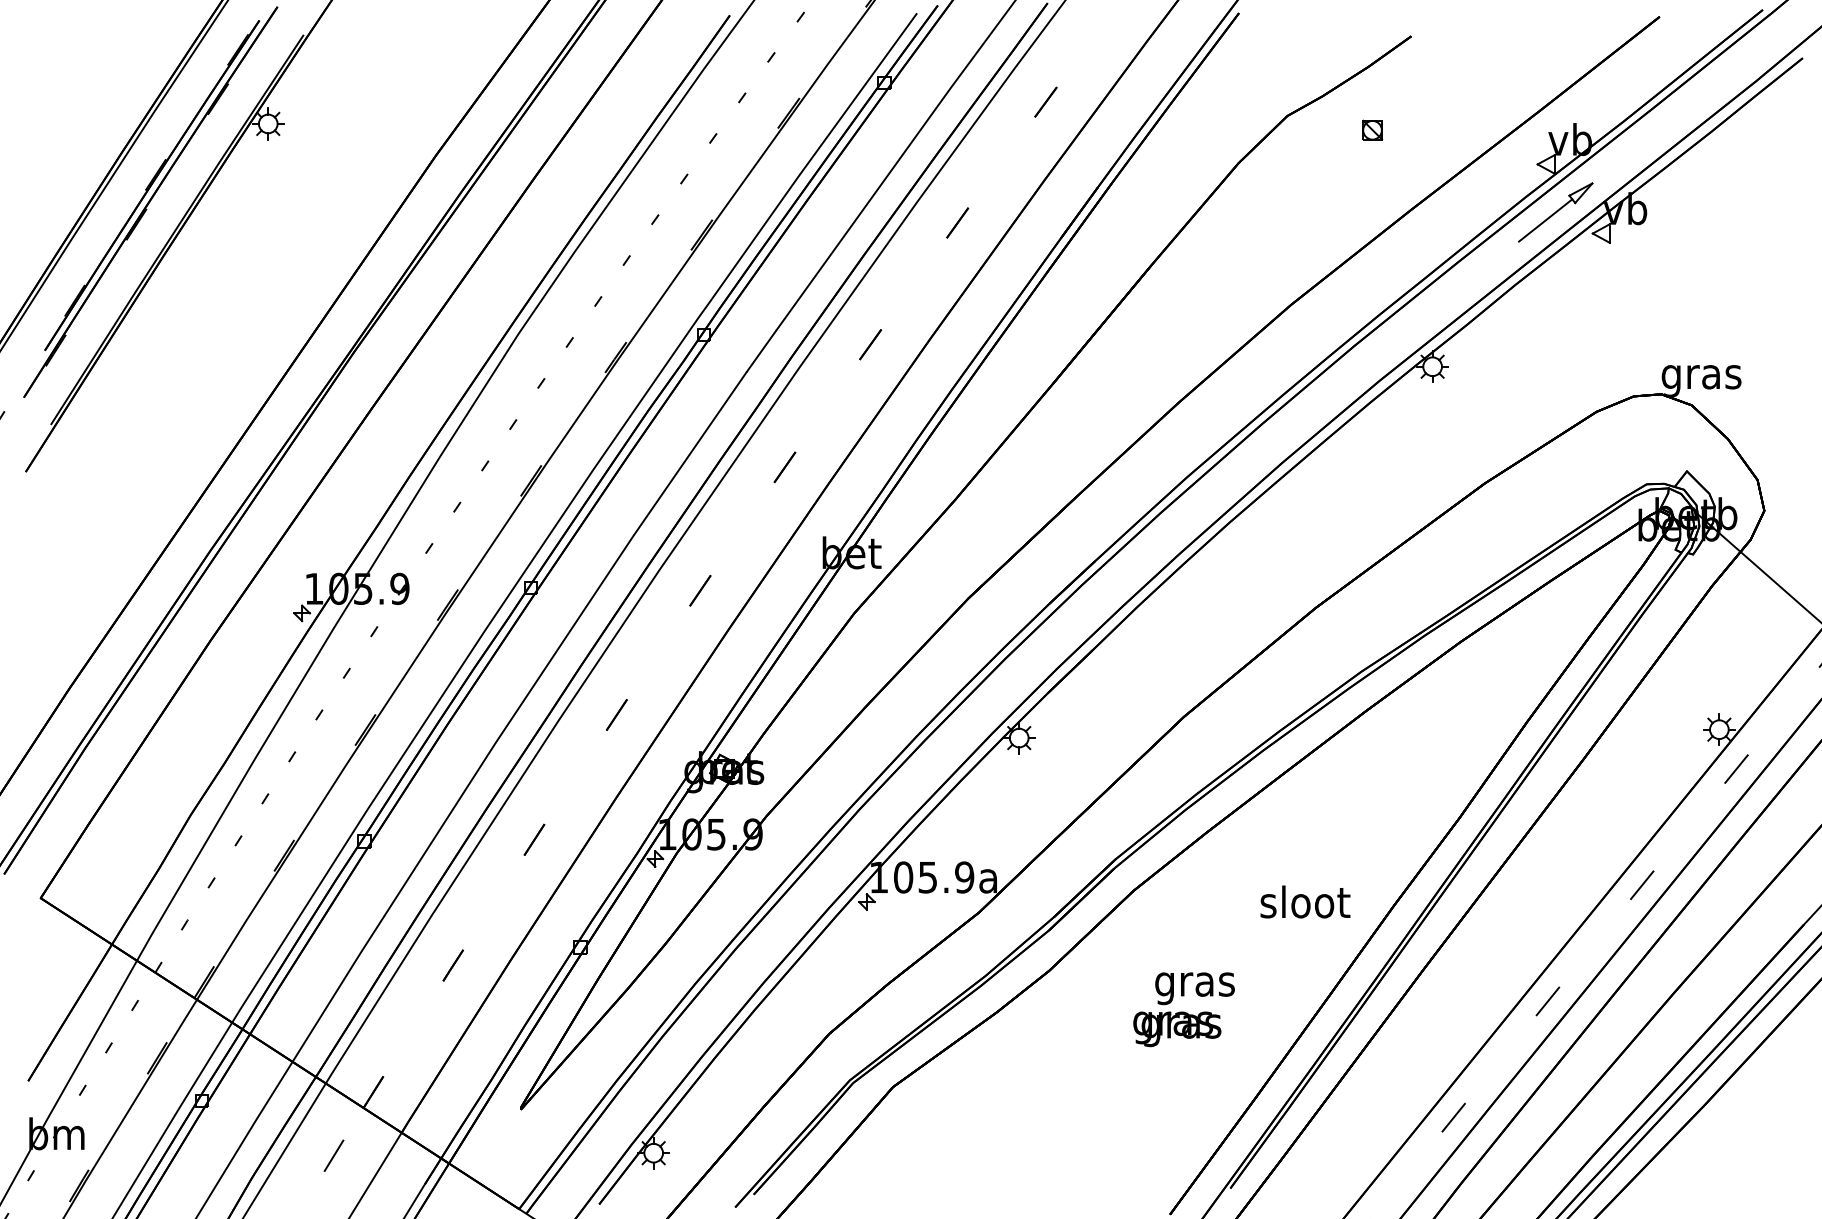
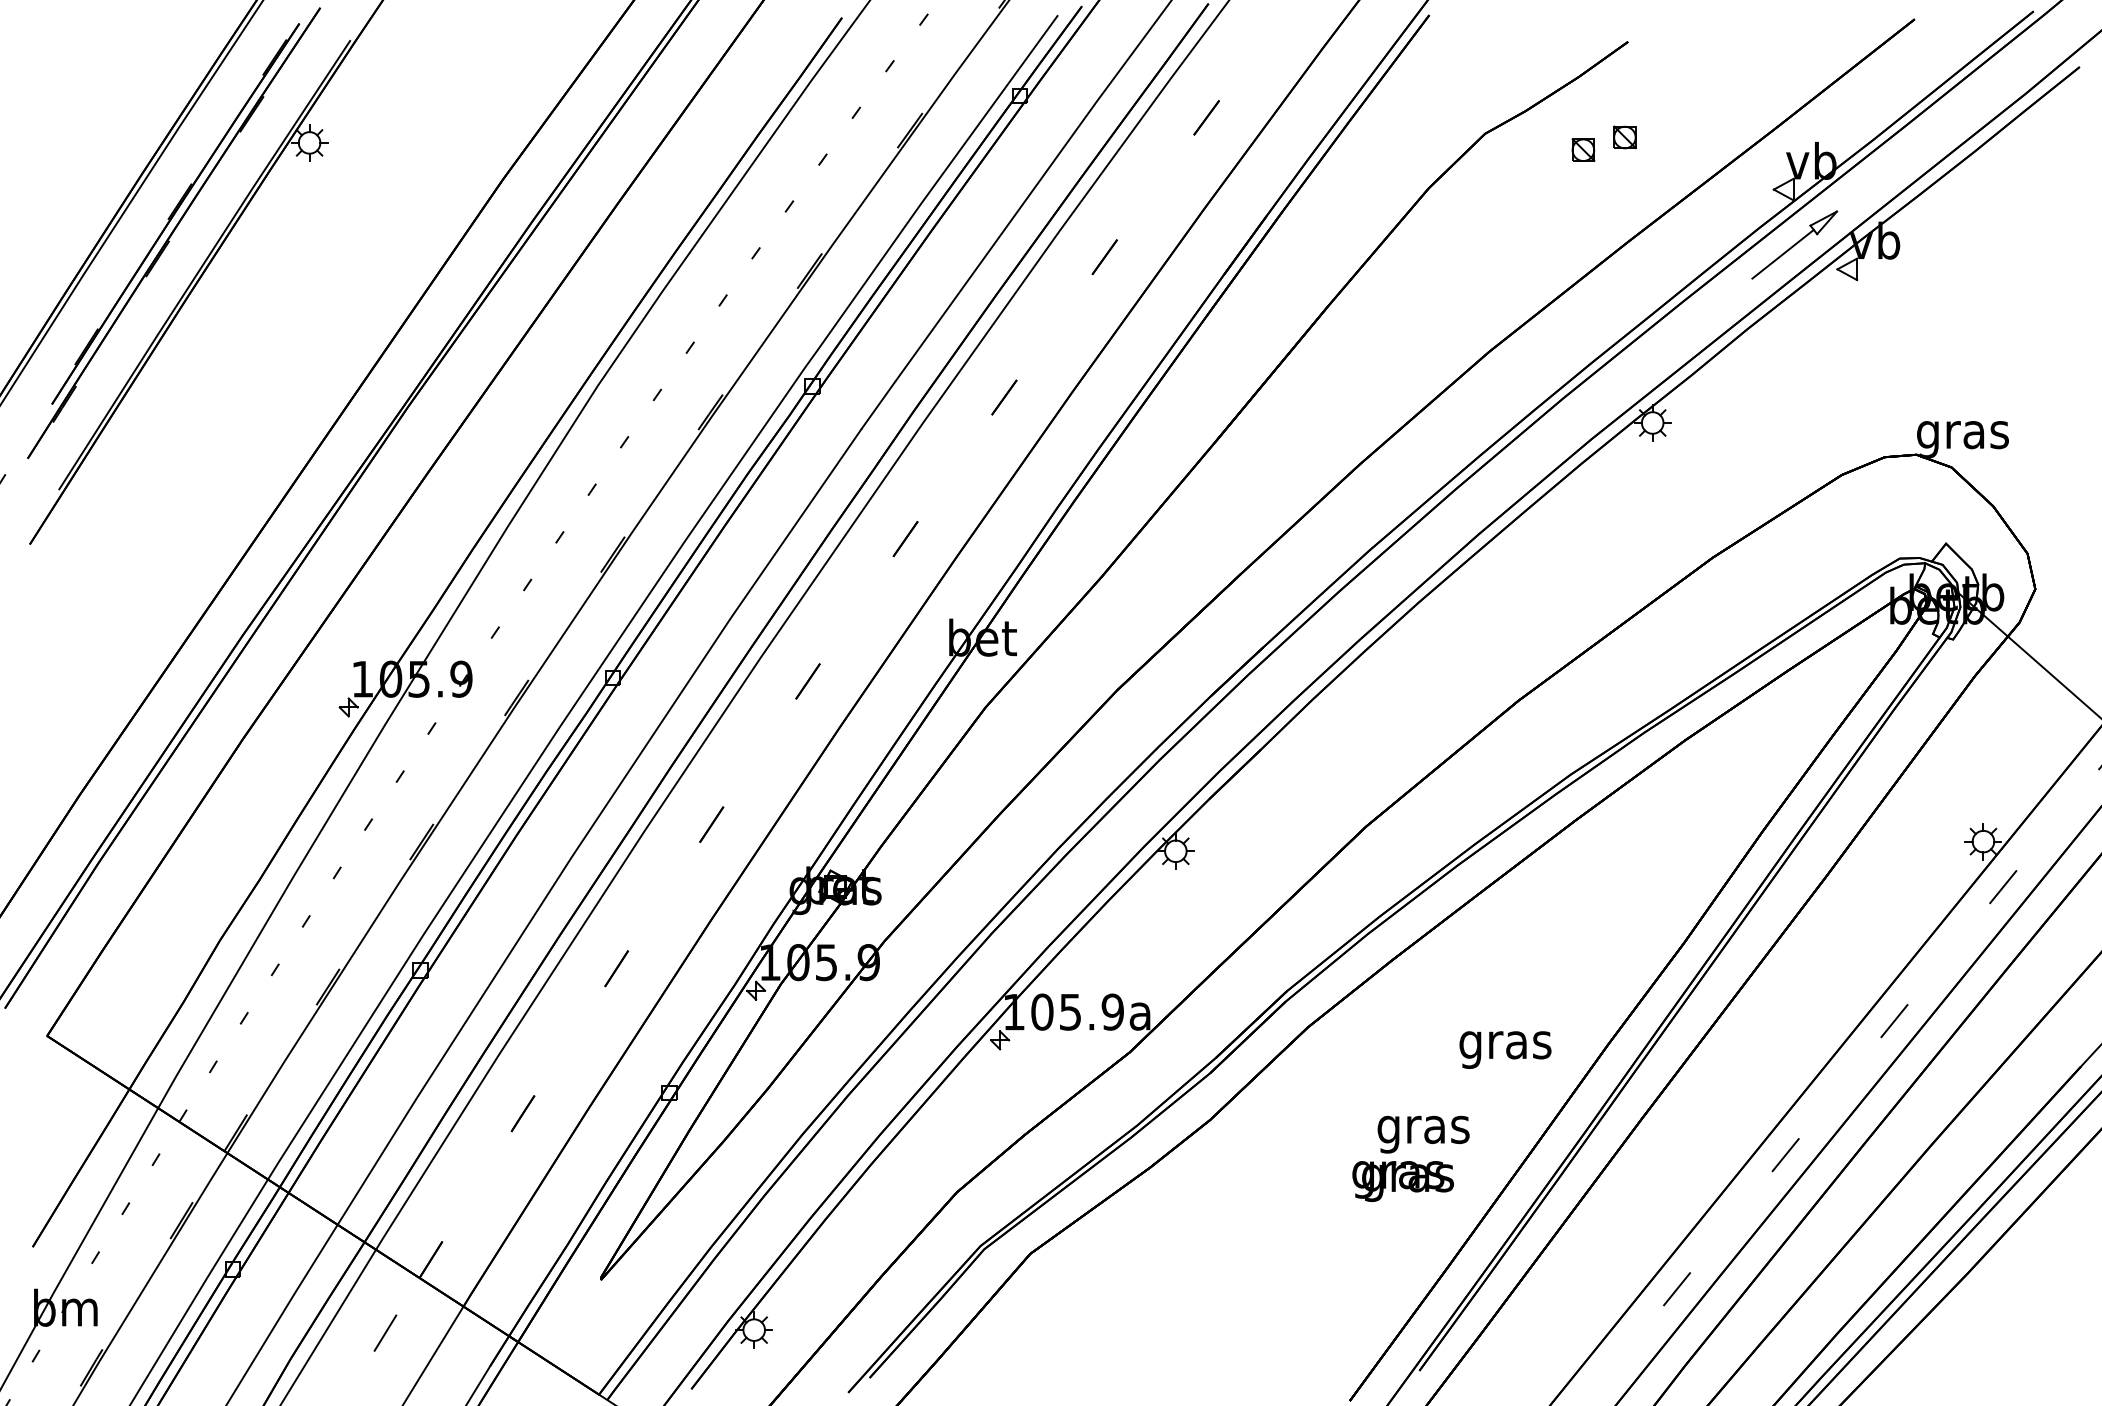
part: (1408, 118) -> (1624, 136), added
text: (1305, 905) -> (1506, 1044), sloot -> gras
text: (1183, 1009) -> (1410, 1158), moved

